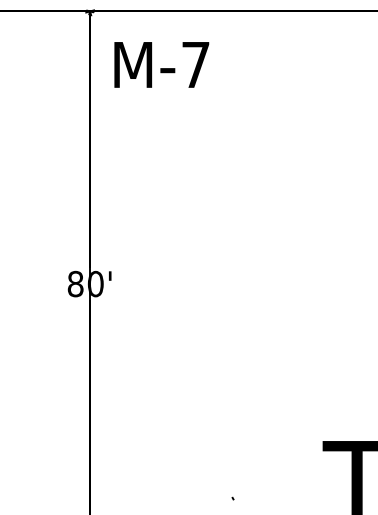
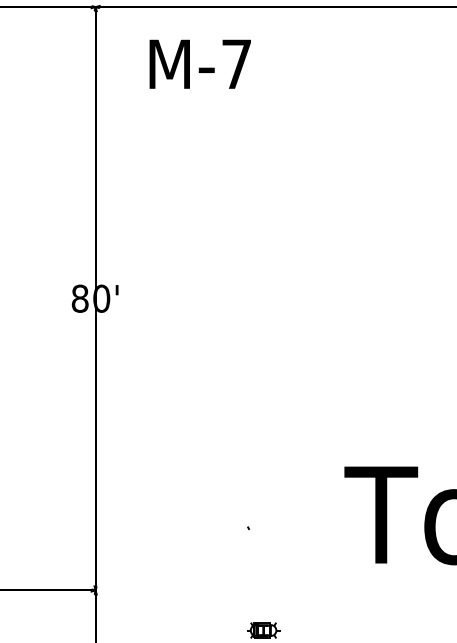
text: (161, 64) -> (199, 63), moved

